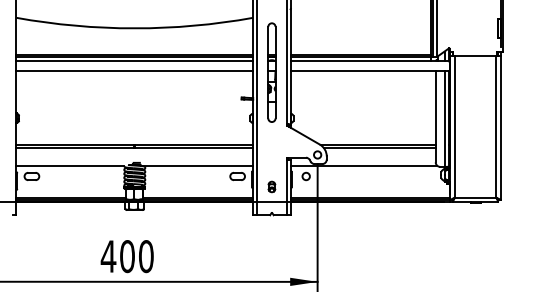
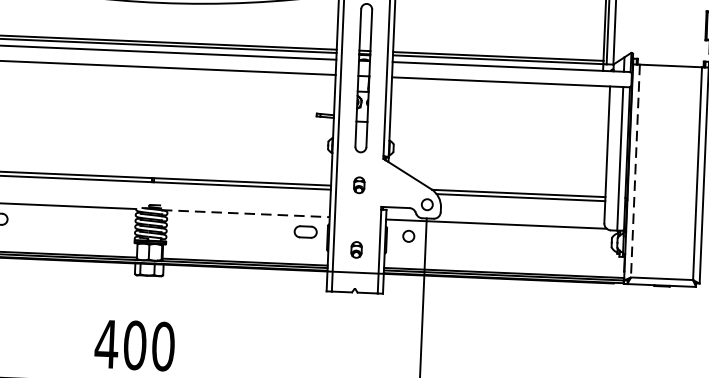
line: (454, 126) -> (634, 170), solid -> dashed
part: (271, 143) -> (358, 184), added
line: (197, 165) -> (246, 212), solid -> dashed

